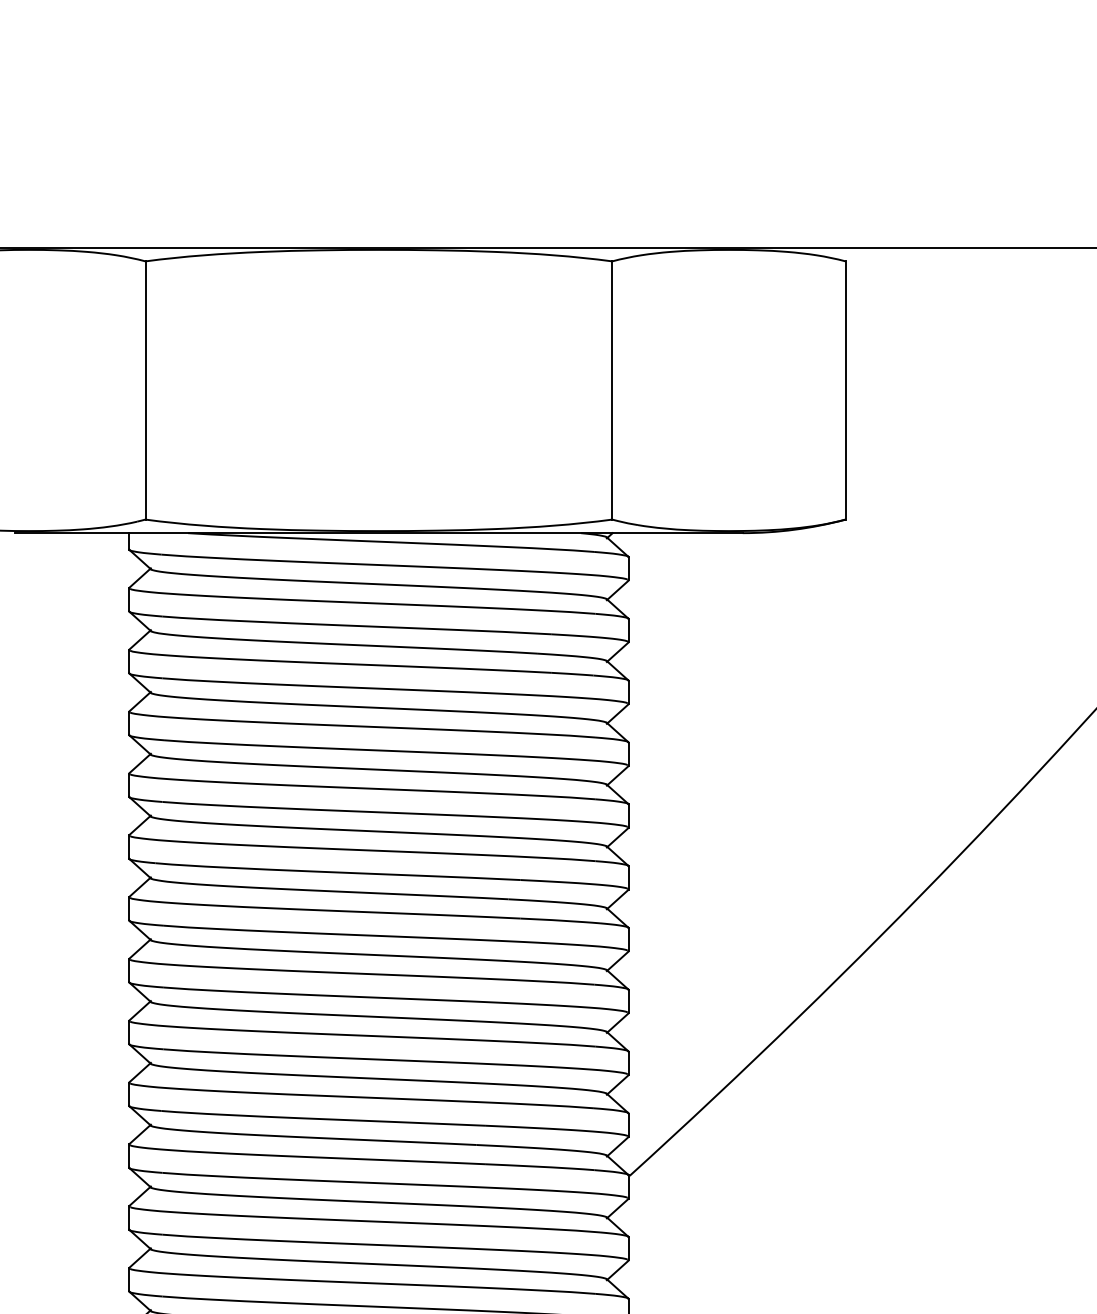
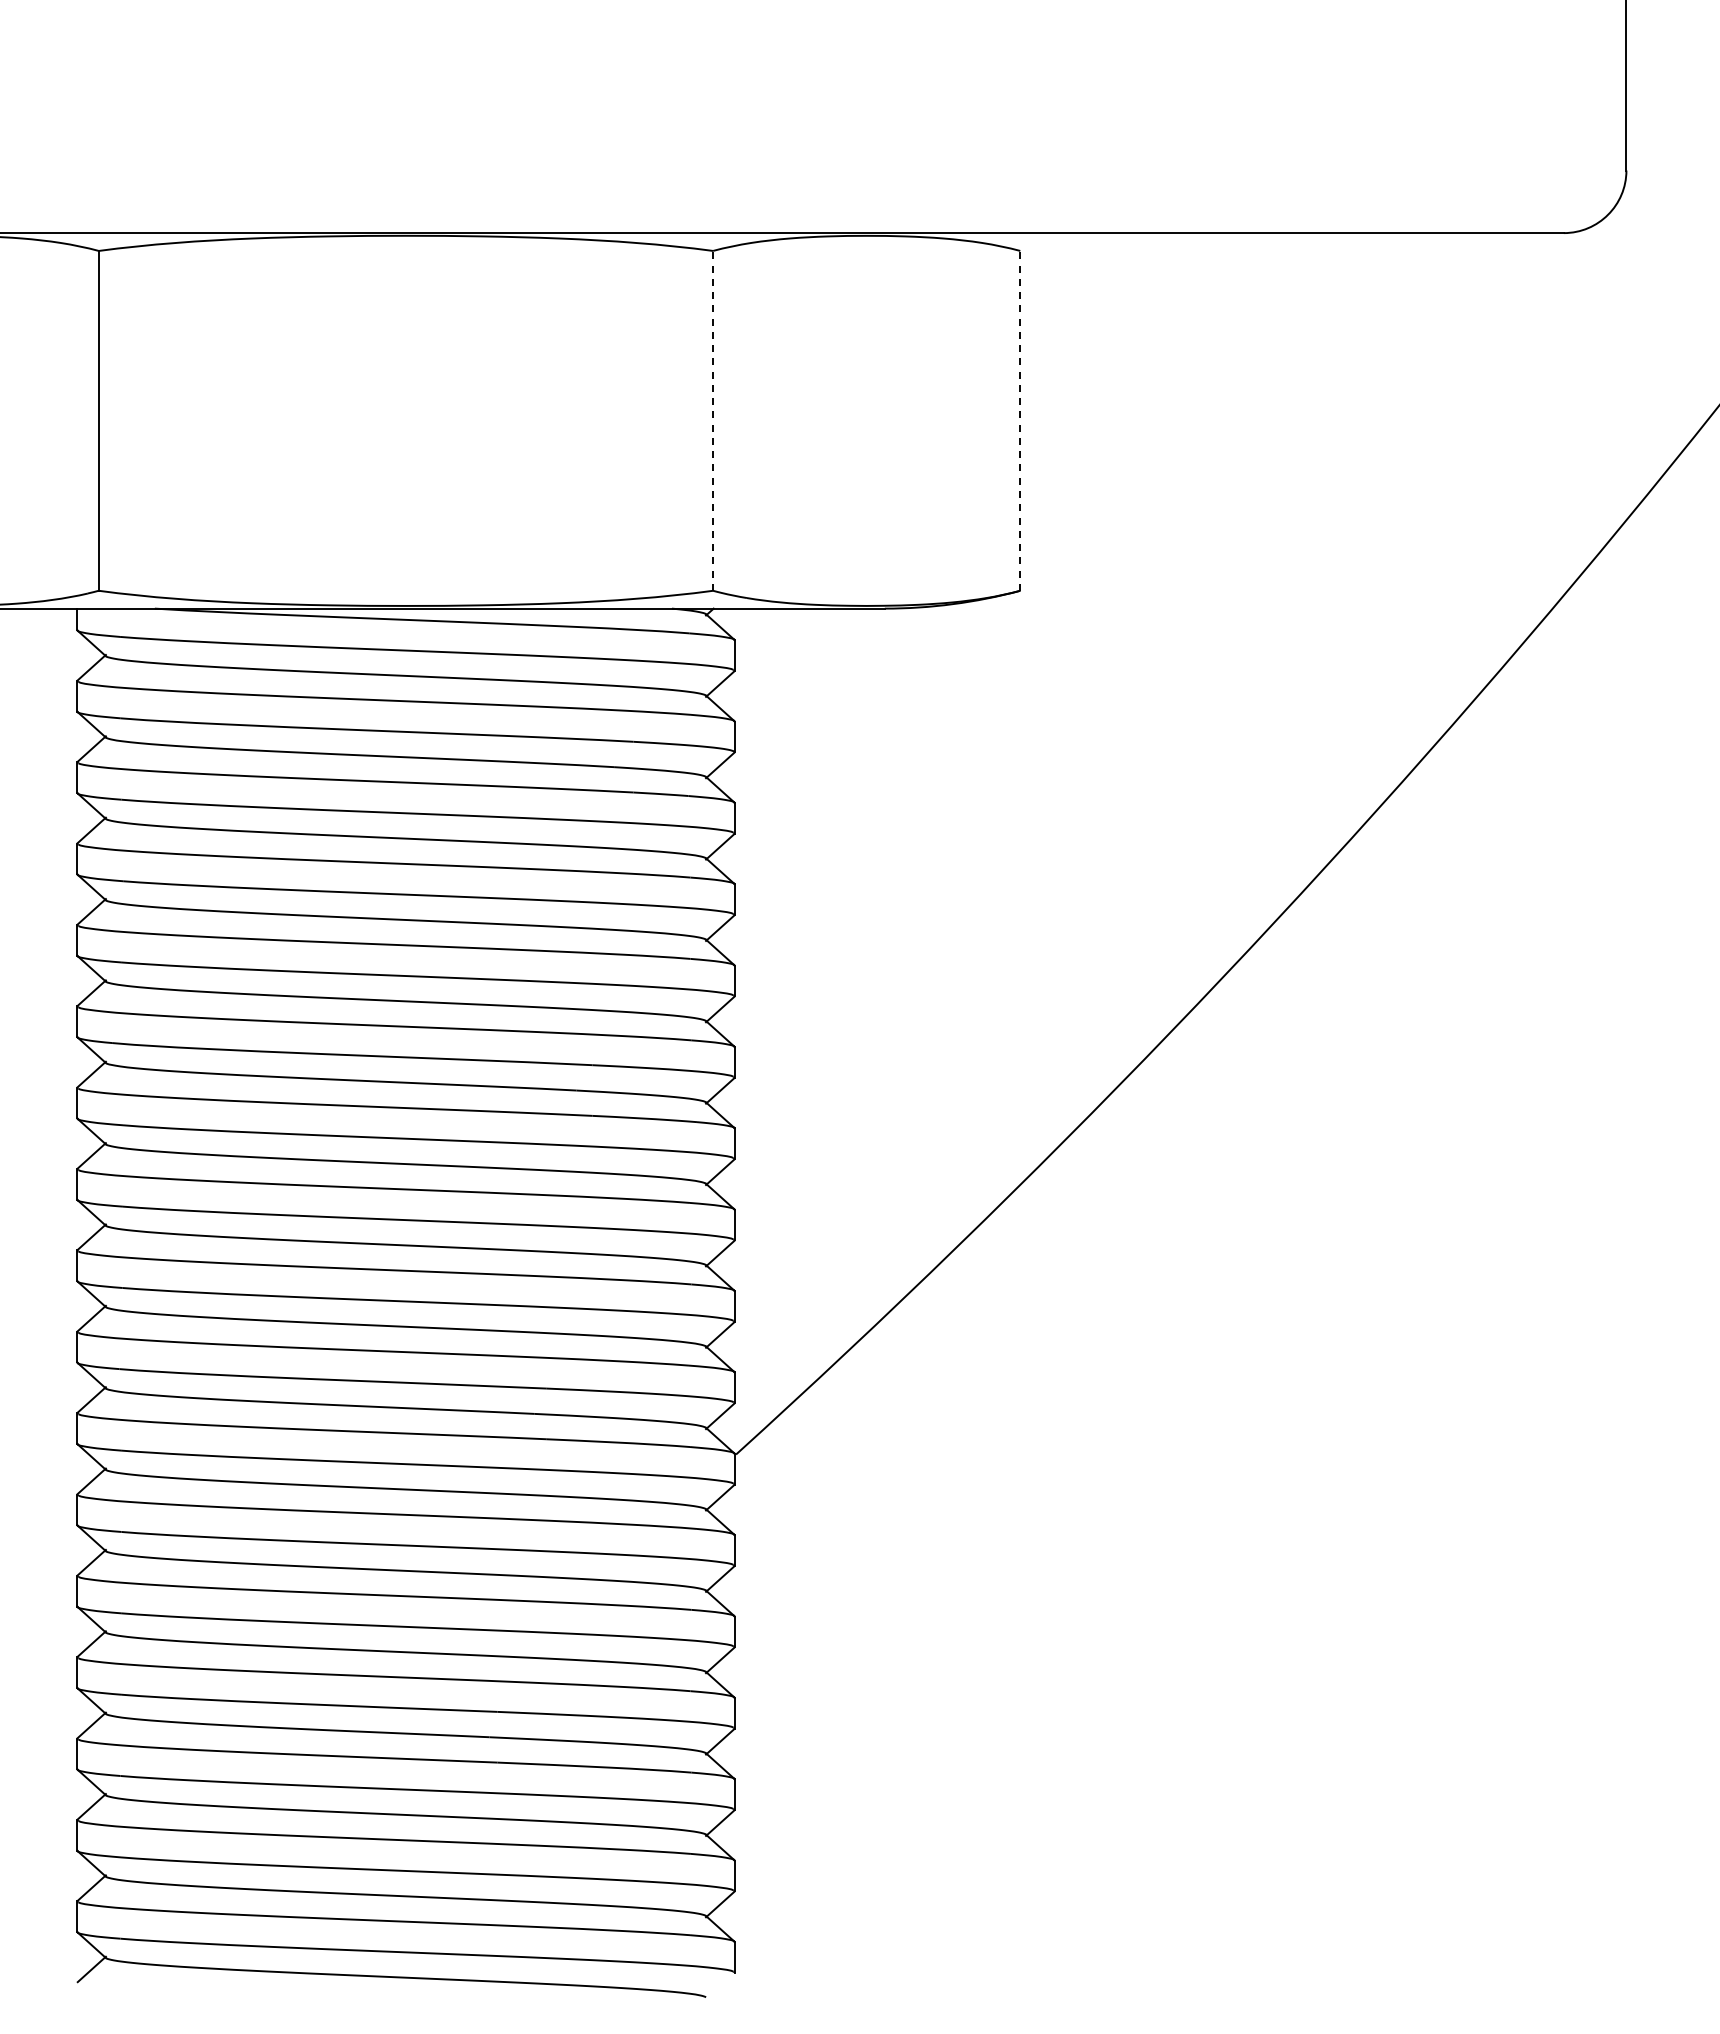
line: (612, 390) -> (713, 420), solid -> dashed
line: (845, 390) -> (1020, 420), solid -> dashed

